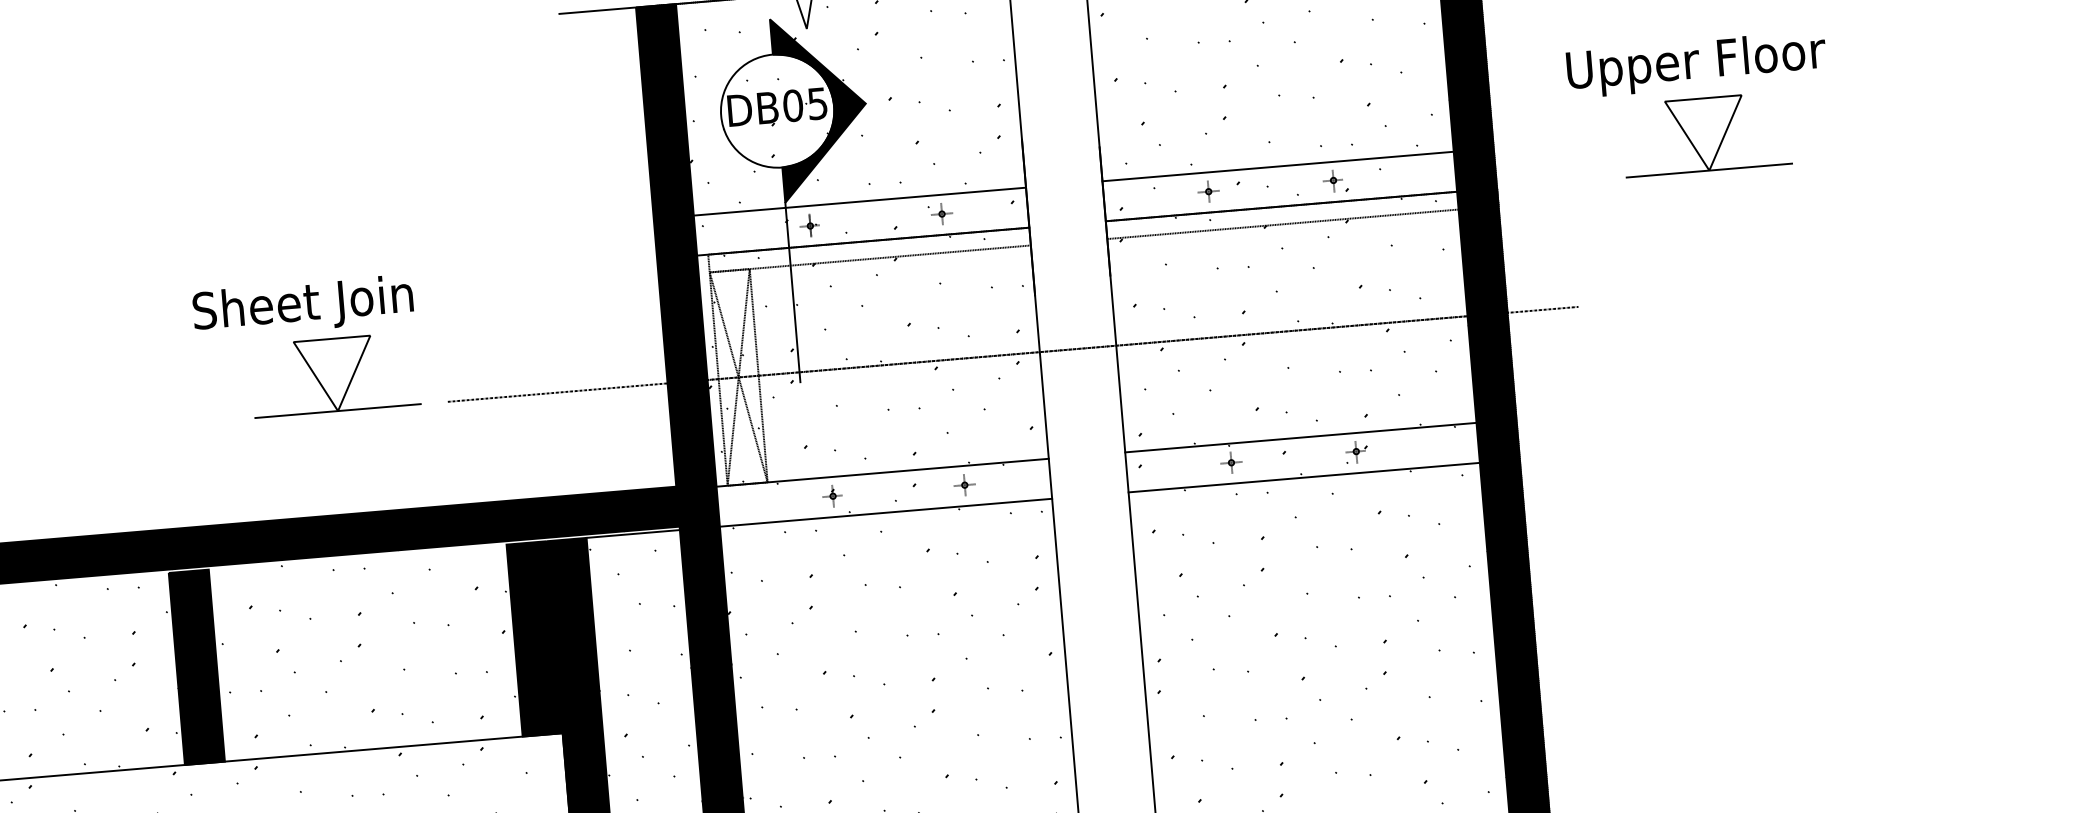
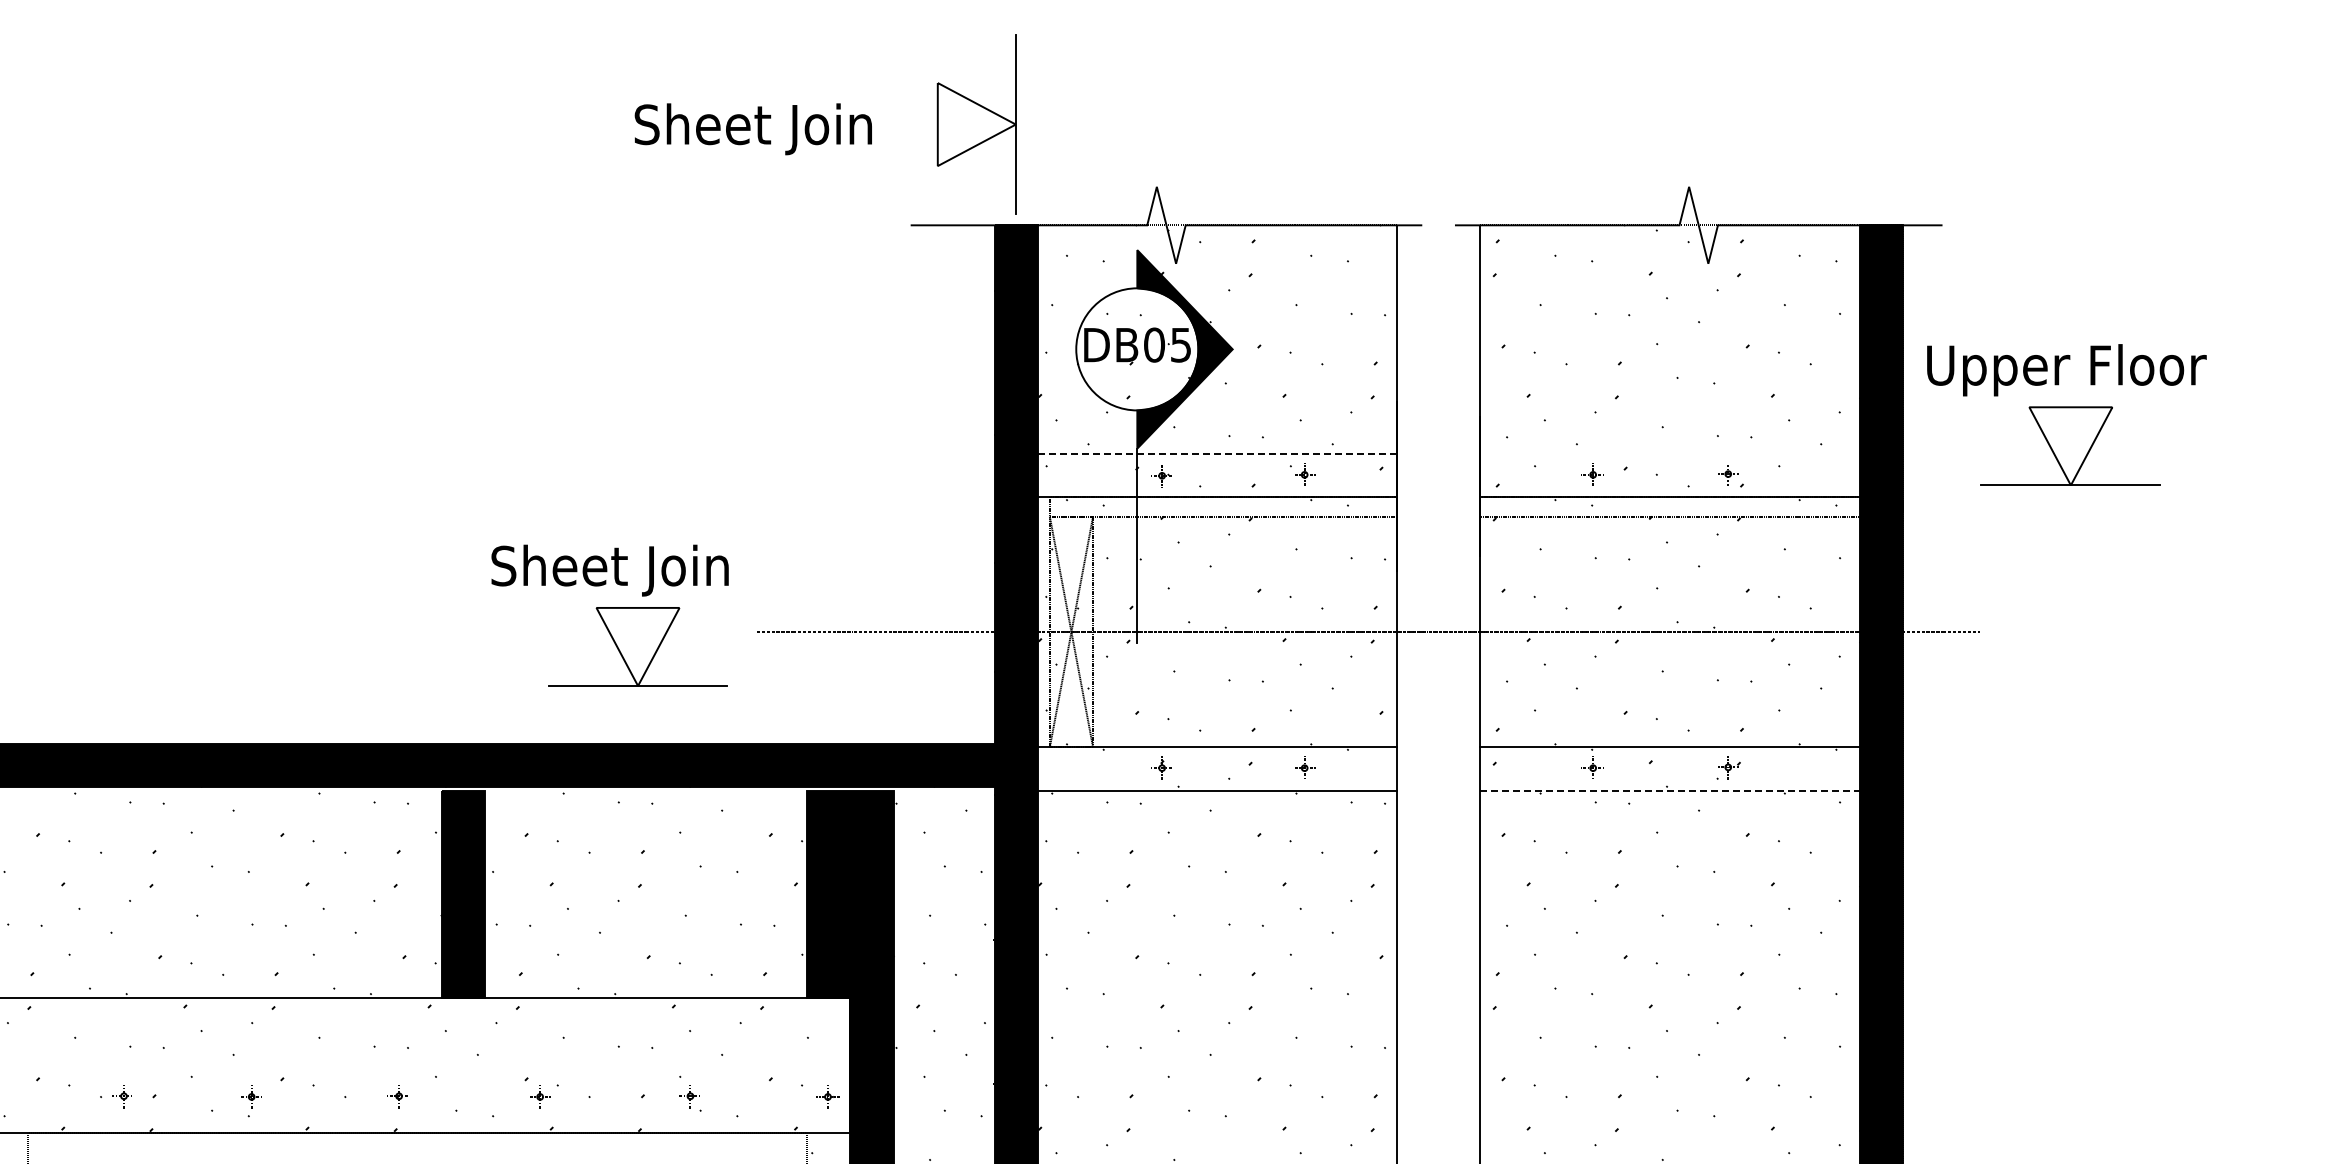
part: (1699, 105) -> (2066, 414), moved
line: (1277, 166) -> (1669, 454), removed
line: (859, 202) -> (1217, 454), solid -> dashed
part: (306, 348) -> (609, 615), moved
line: (1304, 477) -> (1670, 790), solid -> dashed
line: (632, 533) -> (943, 790), removed

